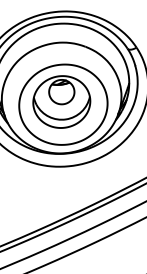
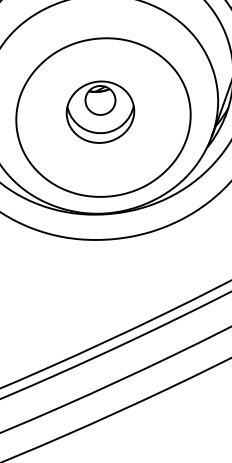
part: (61, 101) -> (99, 111), size x0.6

